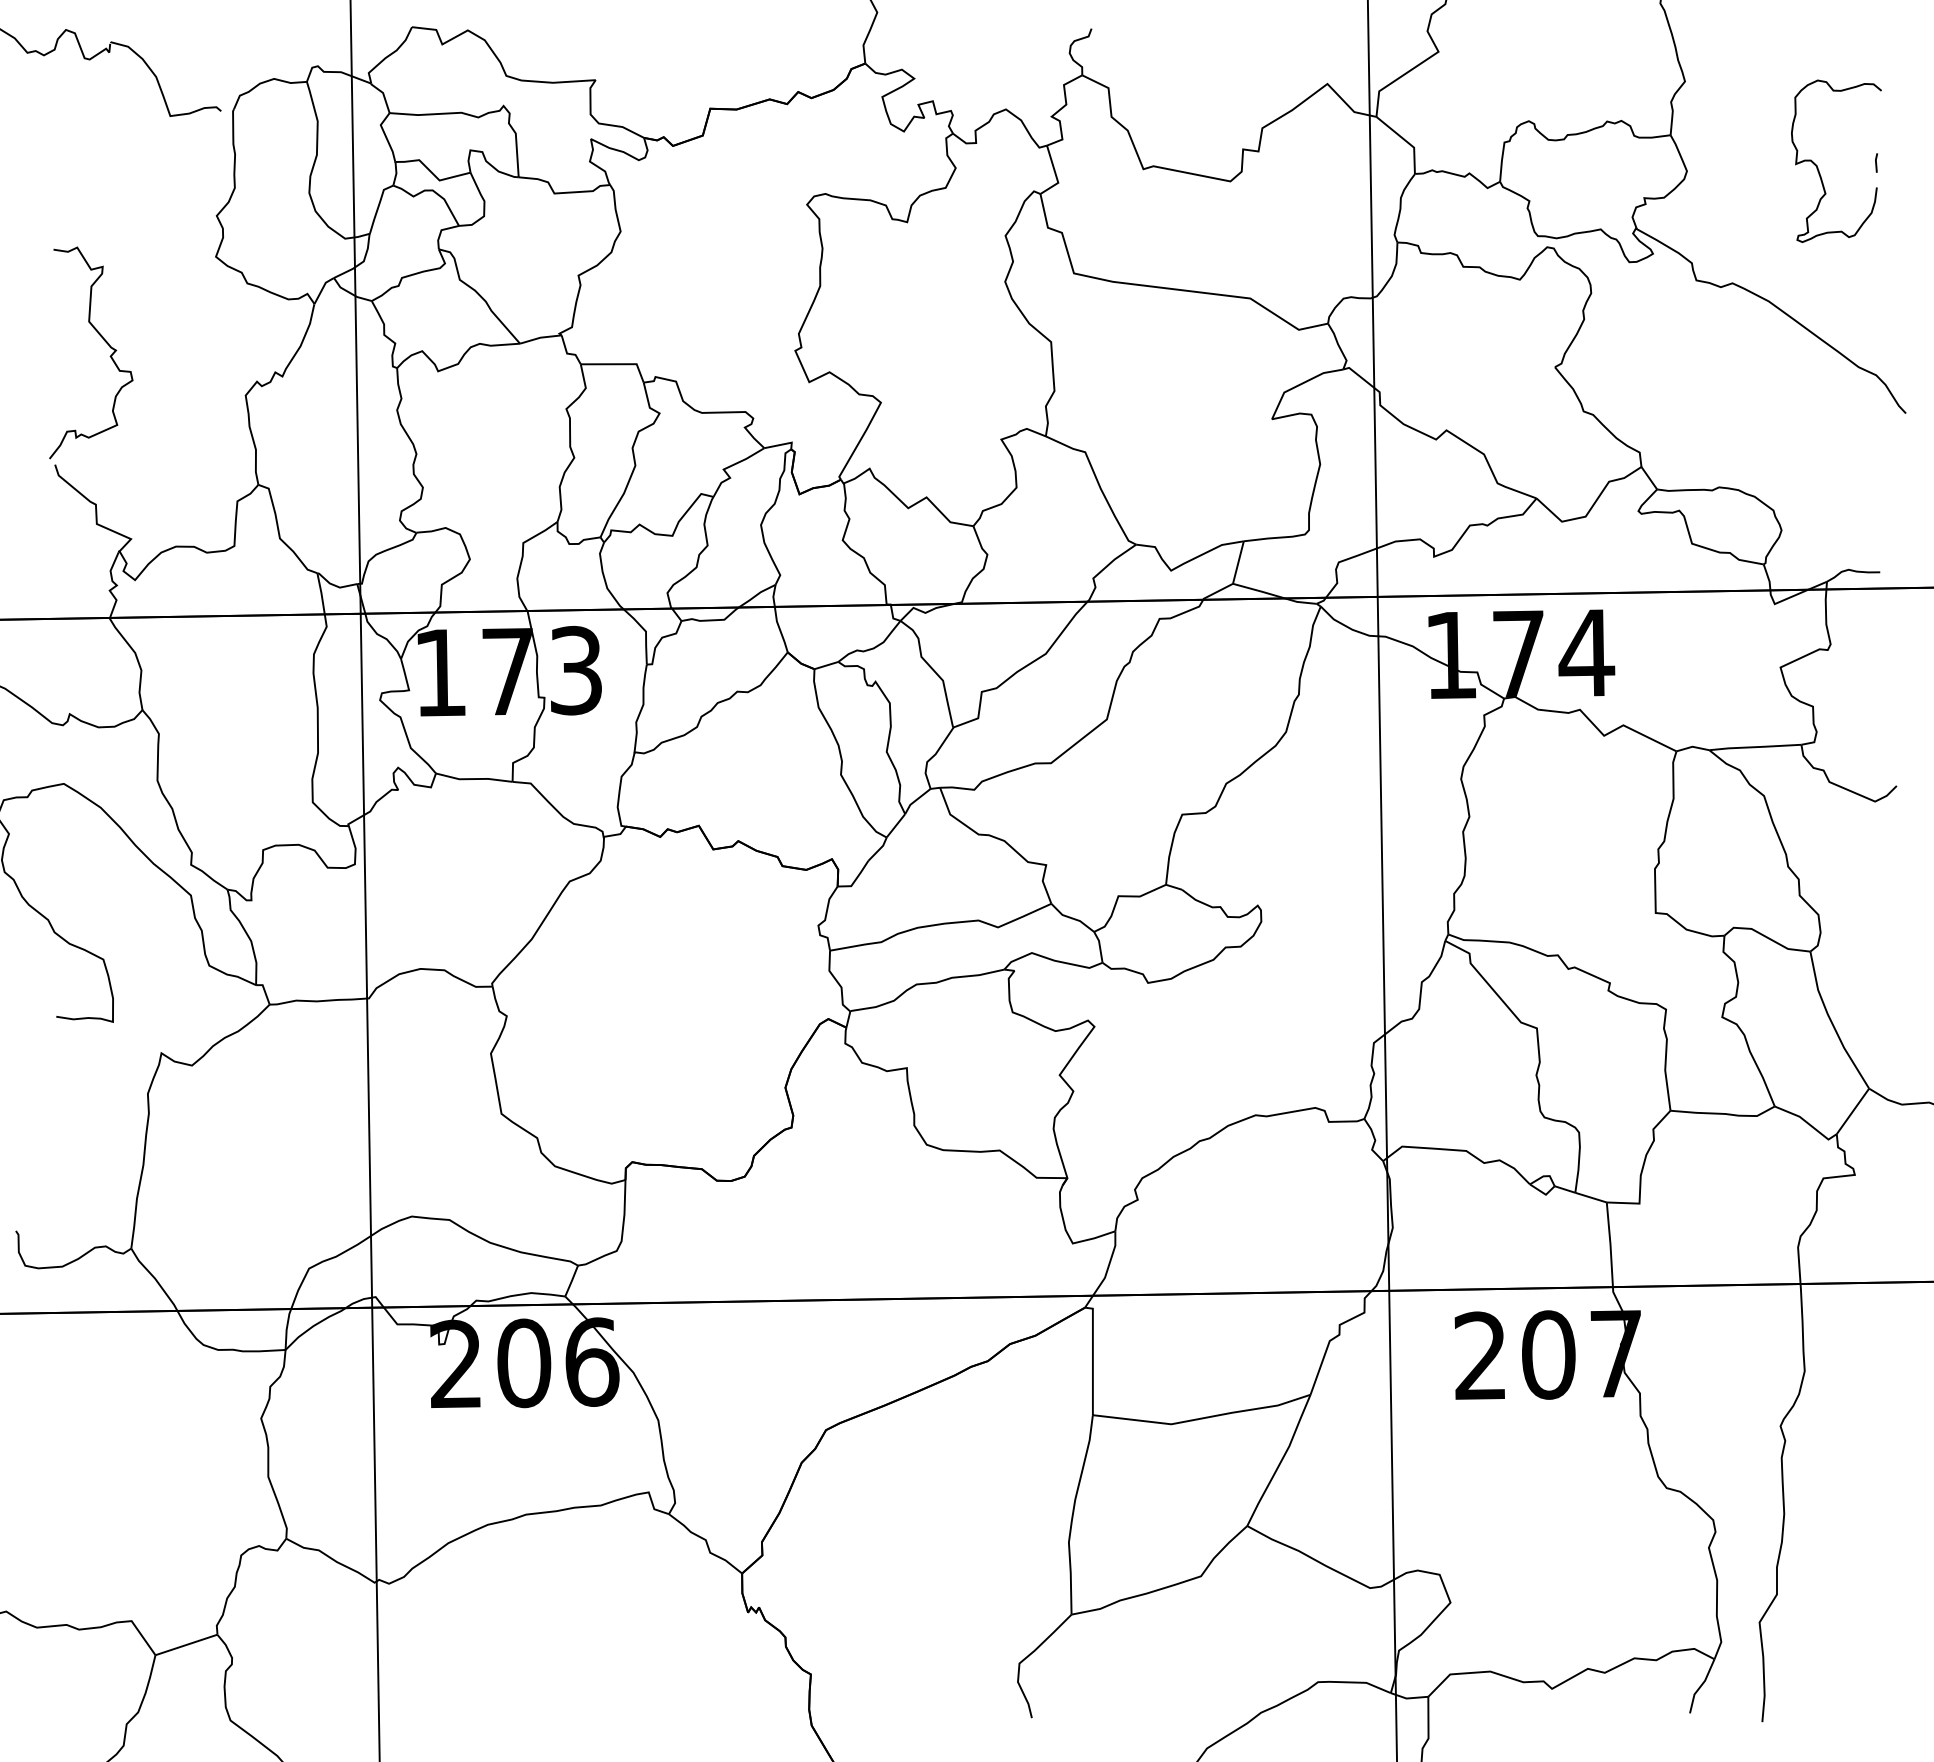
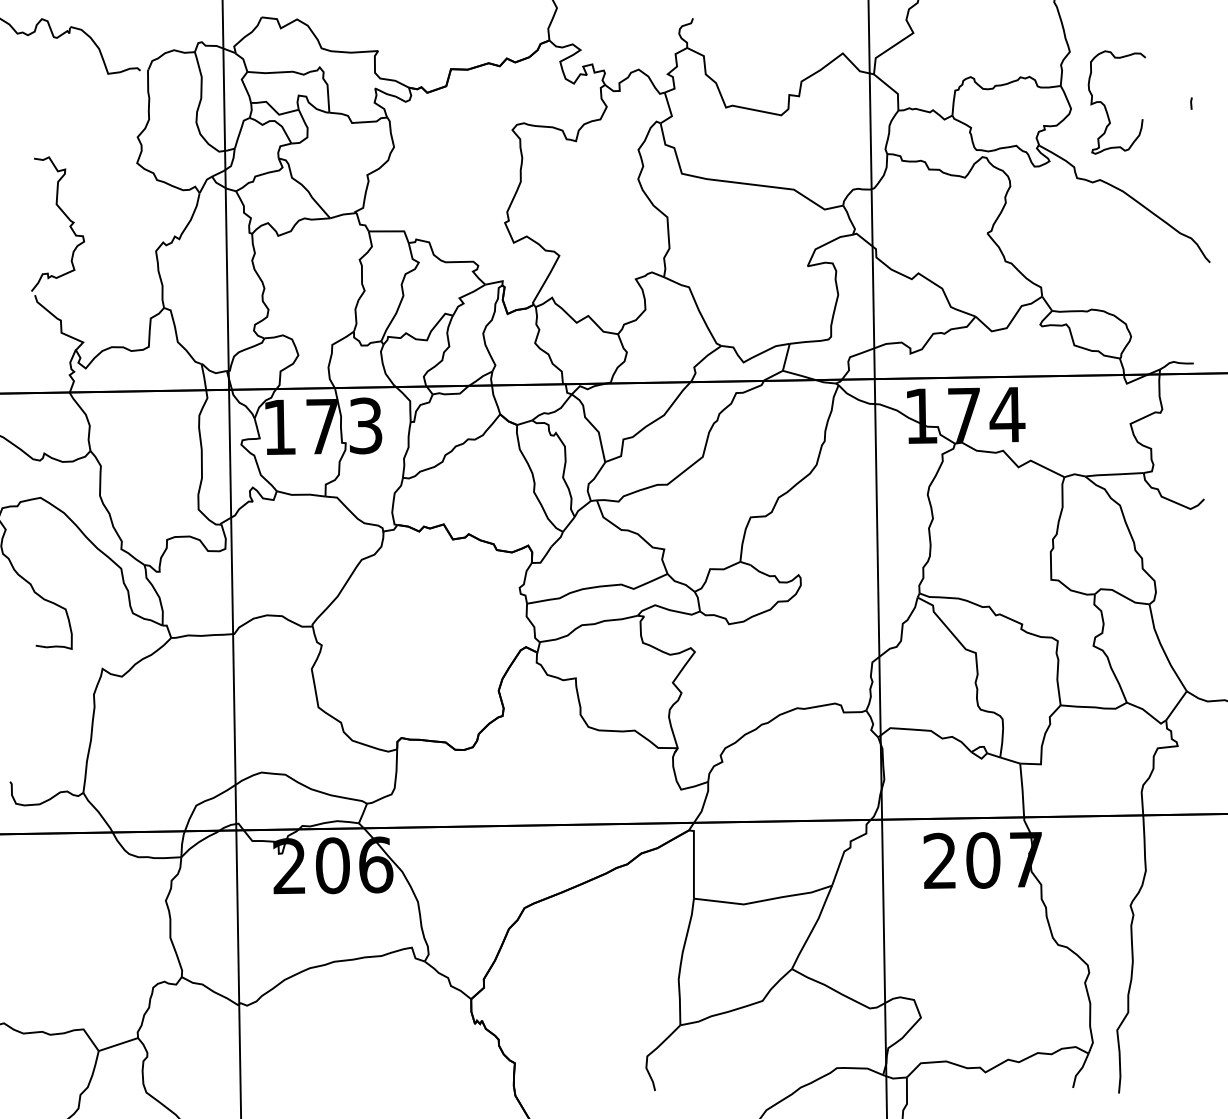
curve: (1819, 169) -> (1106, 107), moved

